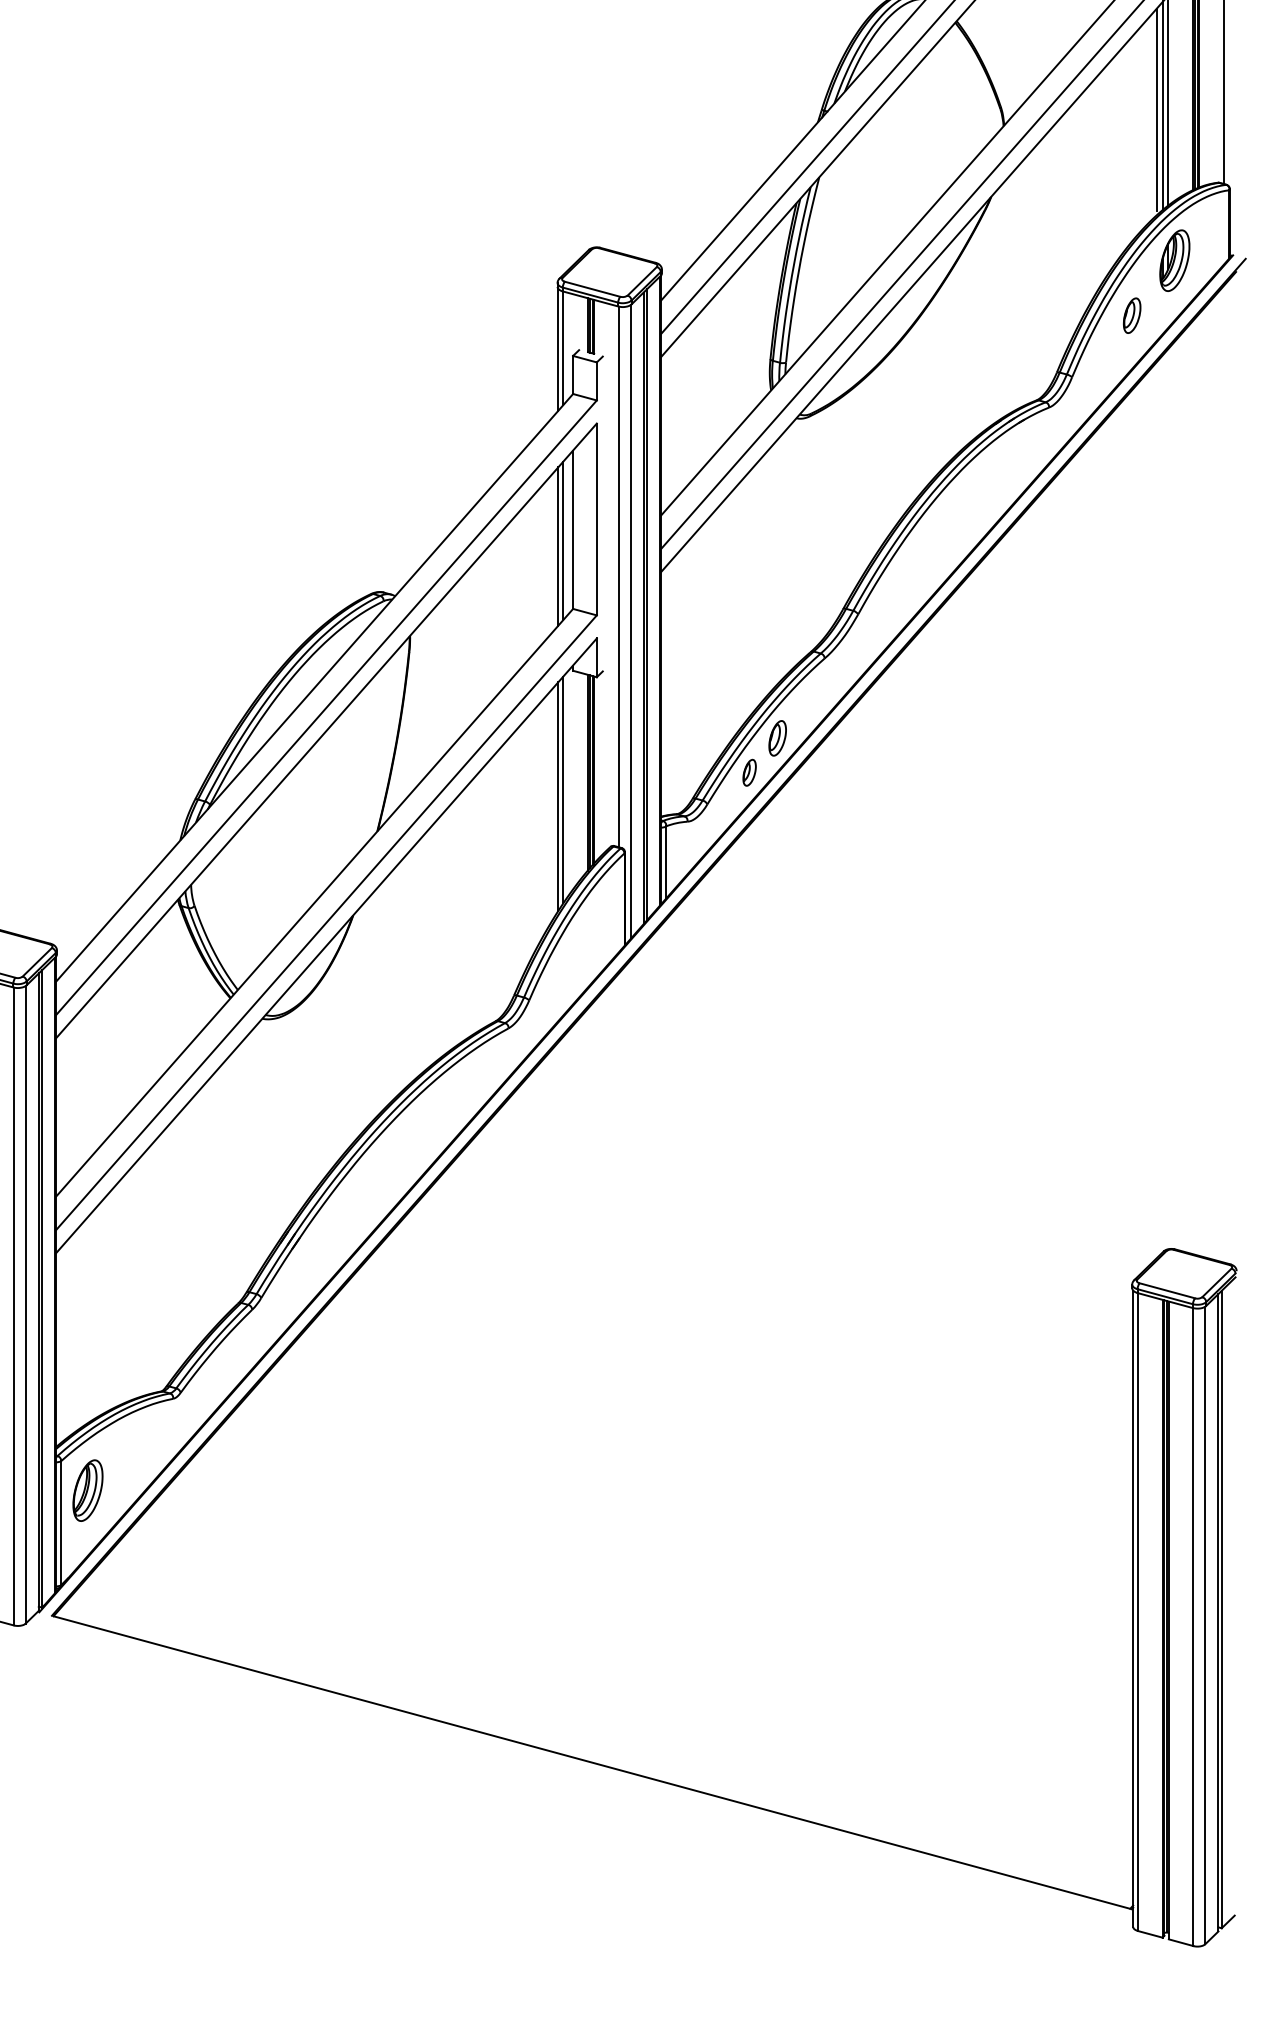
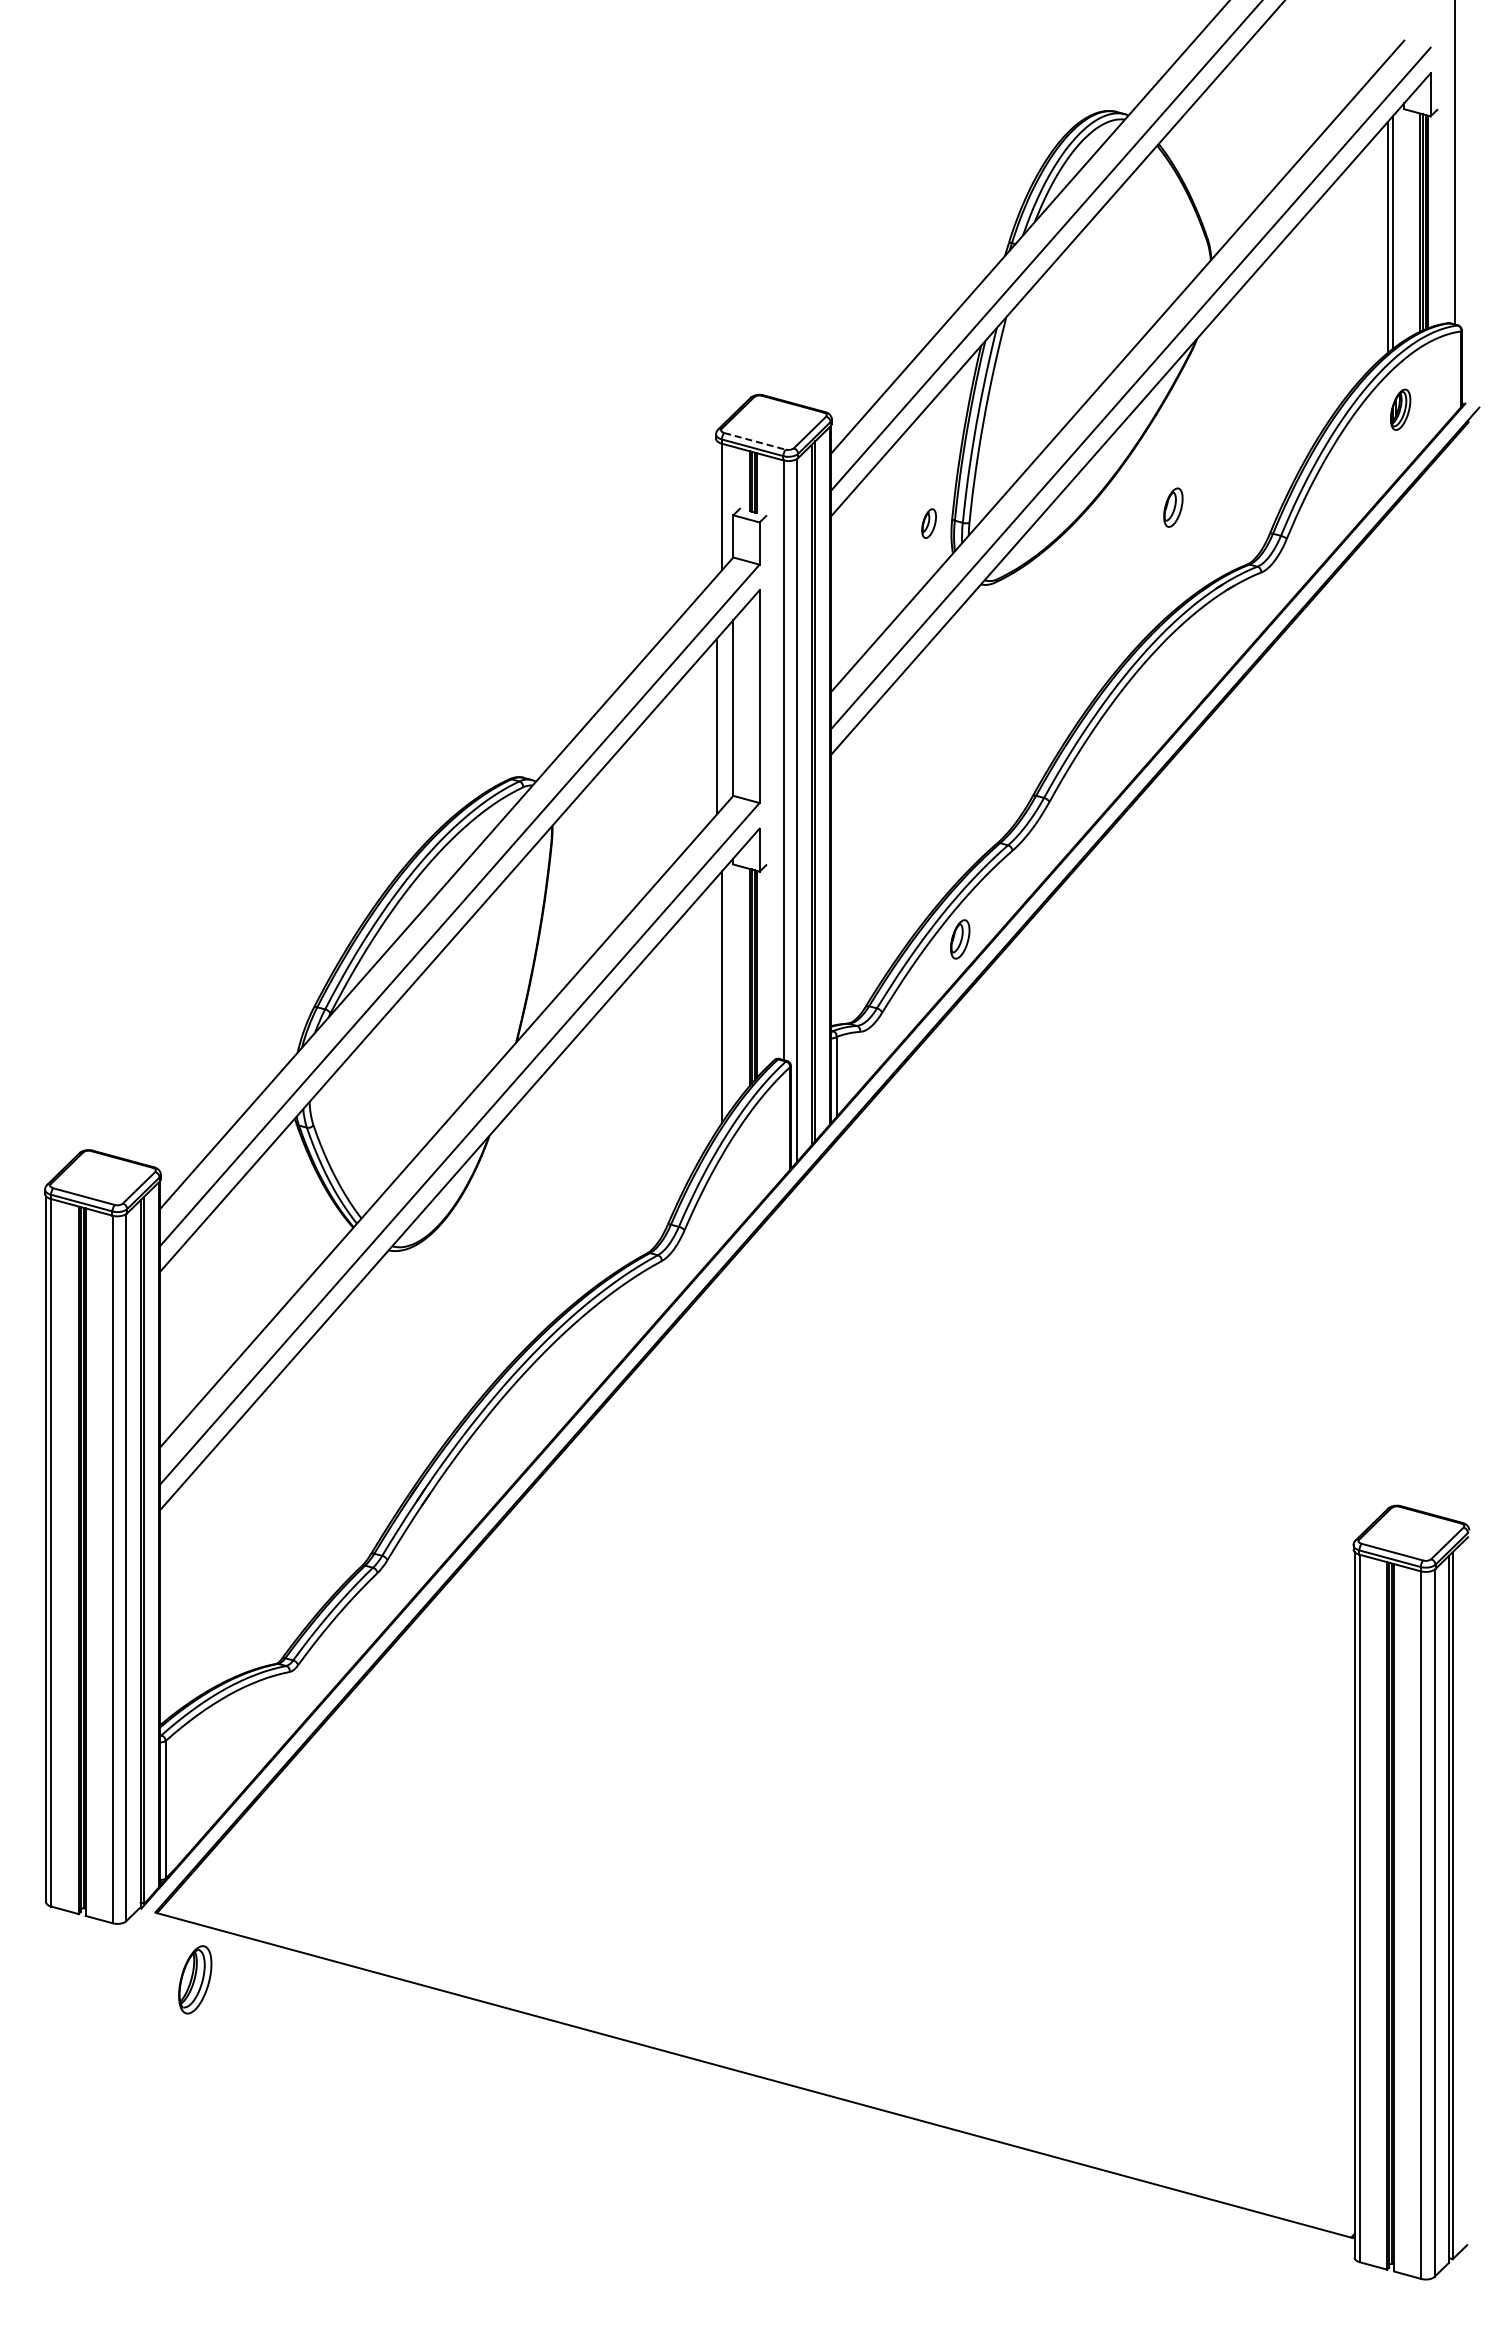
line: (1156, 110) -> (1380, 242), removed
part: (1174, 260) -> (1400, 409), size x0.6
line: (592, 289) -> (754, 441), solid -> dashed
part: (1132, 315) -> (1173, 507), moved
line: (558, 349) -> (717, 508), removed
line: (563, 540) -> (722, 720), removed
part: (749, 772) -> (928, 523), moved
line: (558, 796) -> (717, 1003), removed
part: (88, 1490) -> (195, 1979), moved

